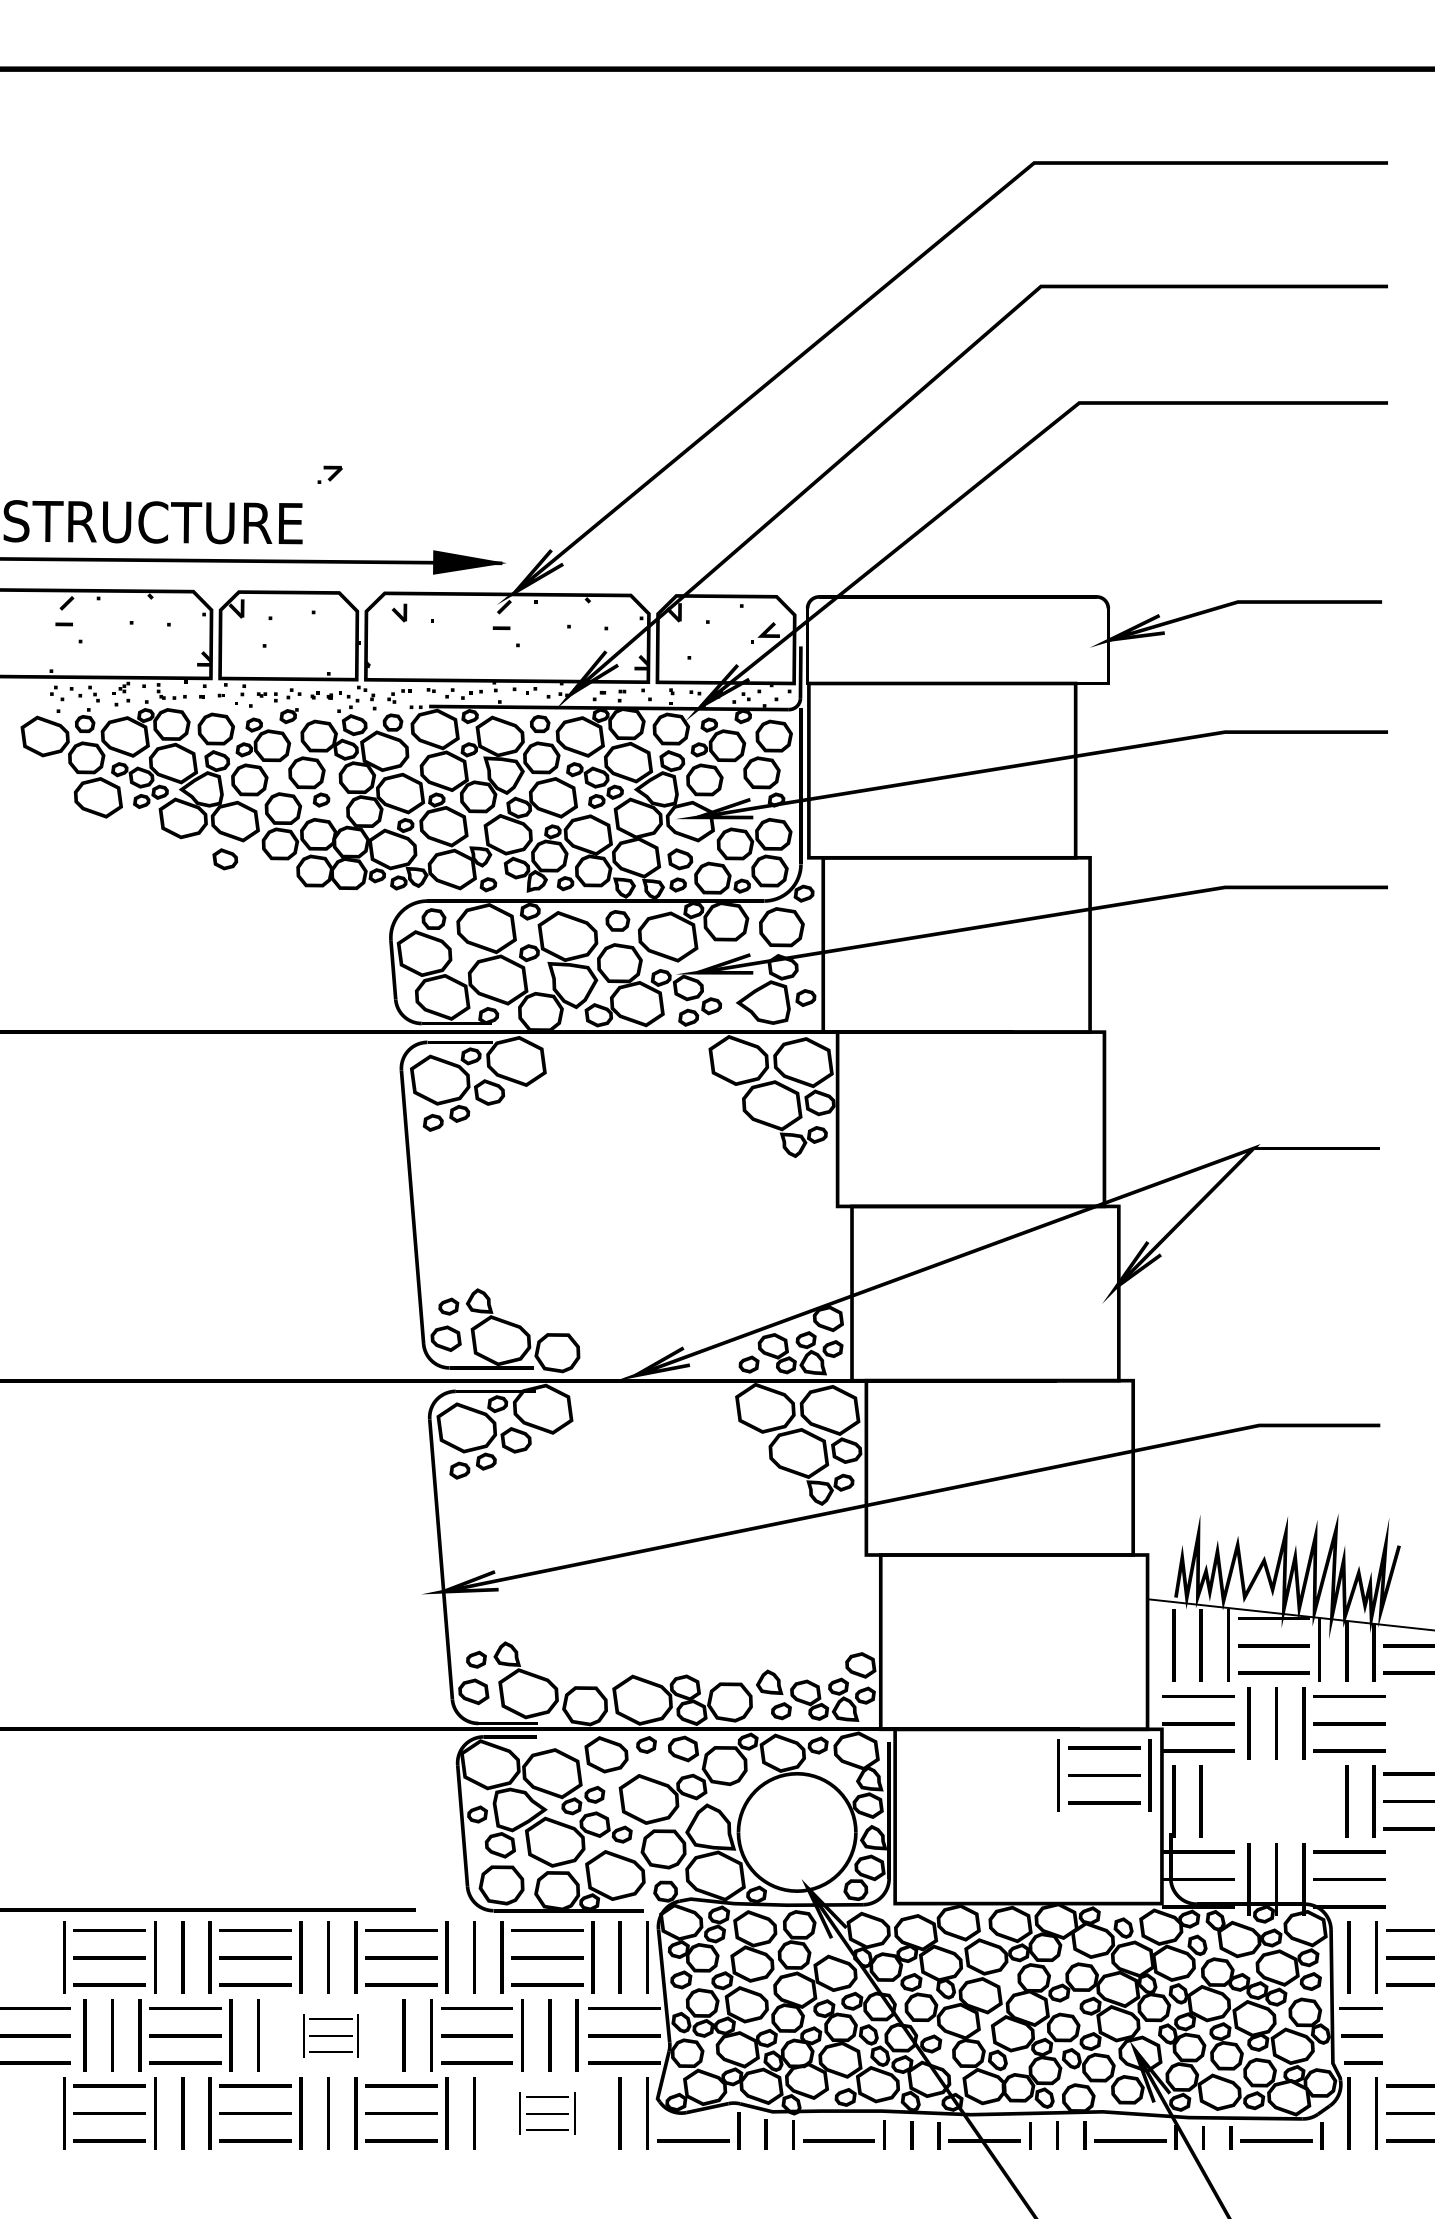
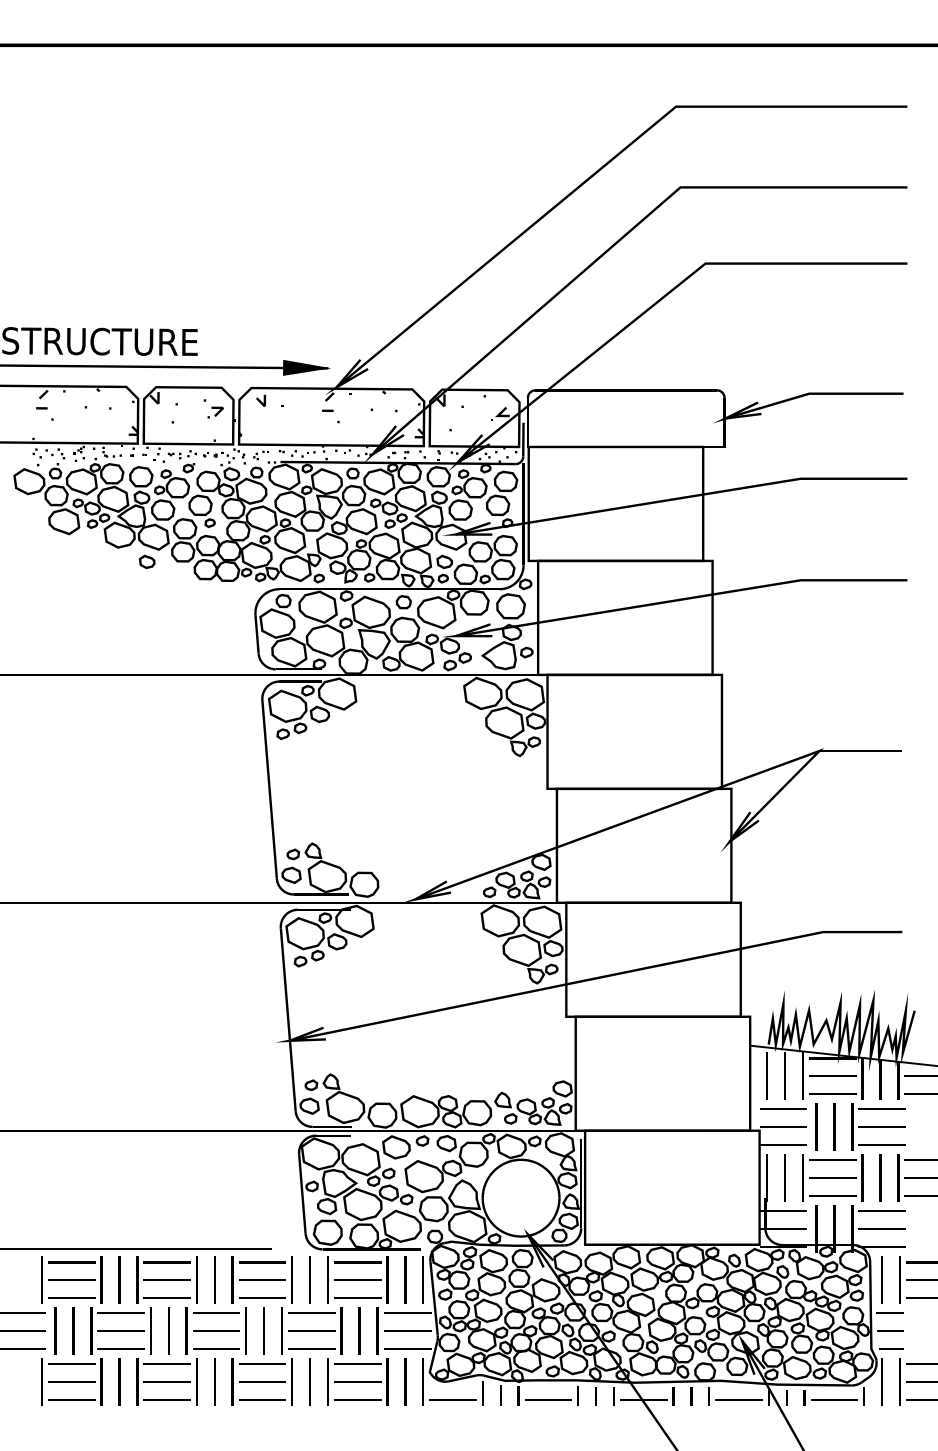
part: (329, 474) -> (215, 412), moved
part: (1103, 1774) -> (832, 1177), moved
part: (329, 2034) -> (215, 1330), size x1.67
part: (546, 2112) -> (357, 1381), size x1.67

